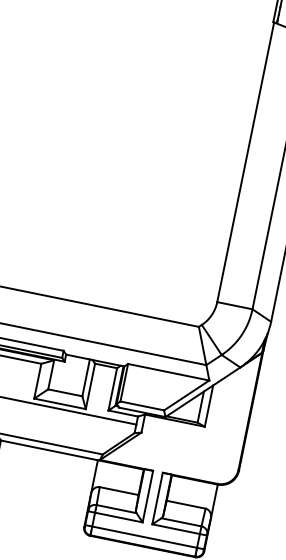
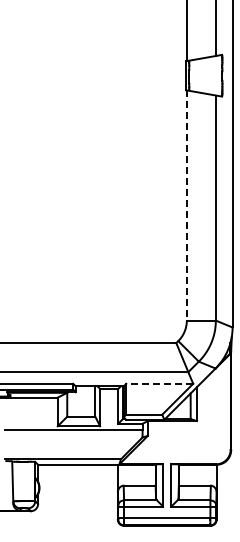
line: (245, 162) -> (186, 205), solid -> dashed
line: (168, 371) -> (159, 383), solid -> dashed

